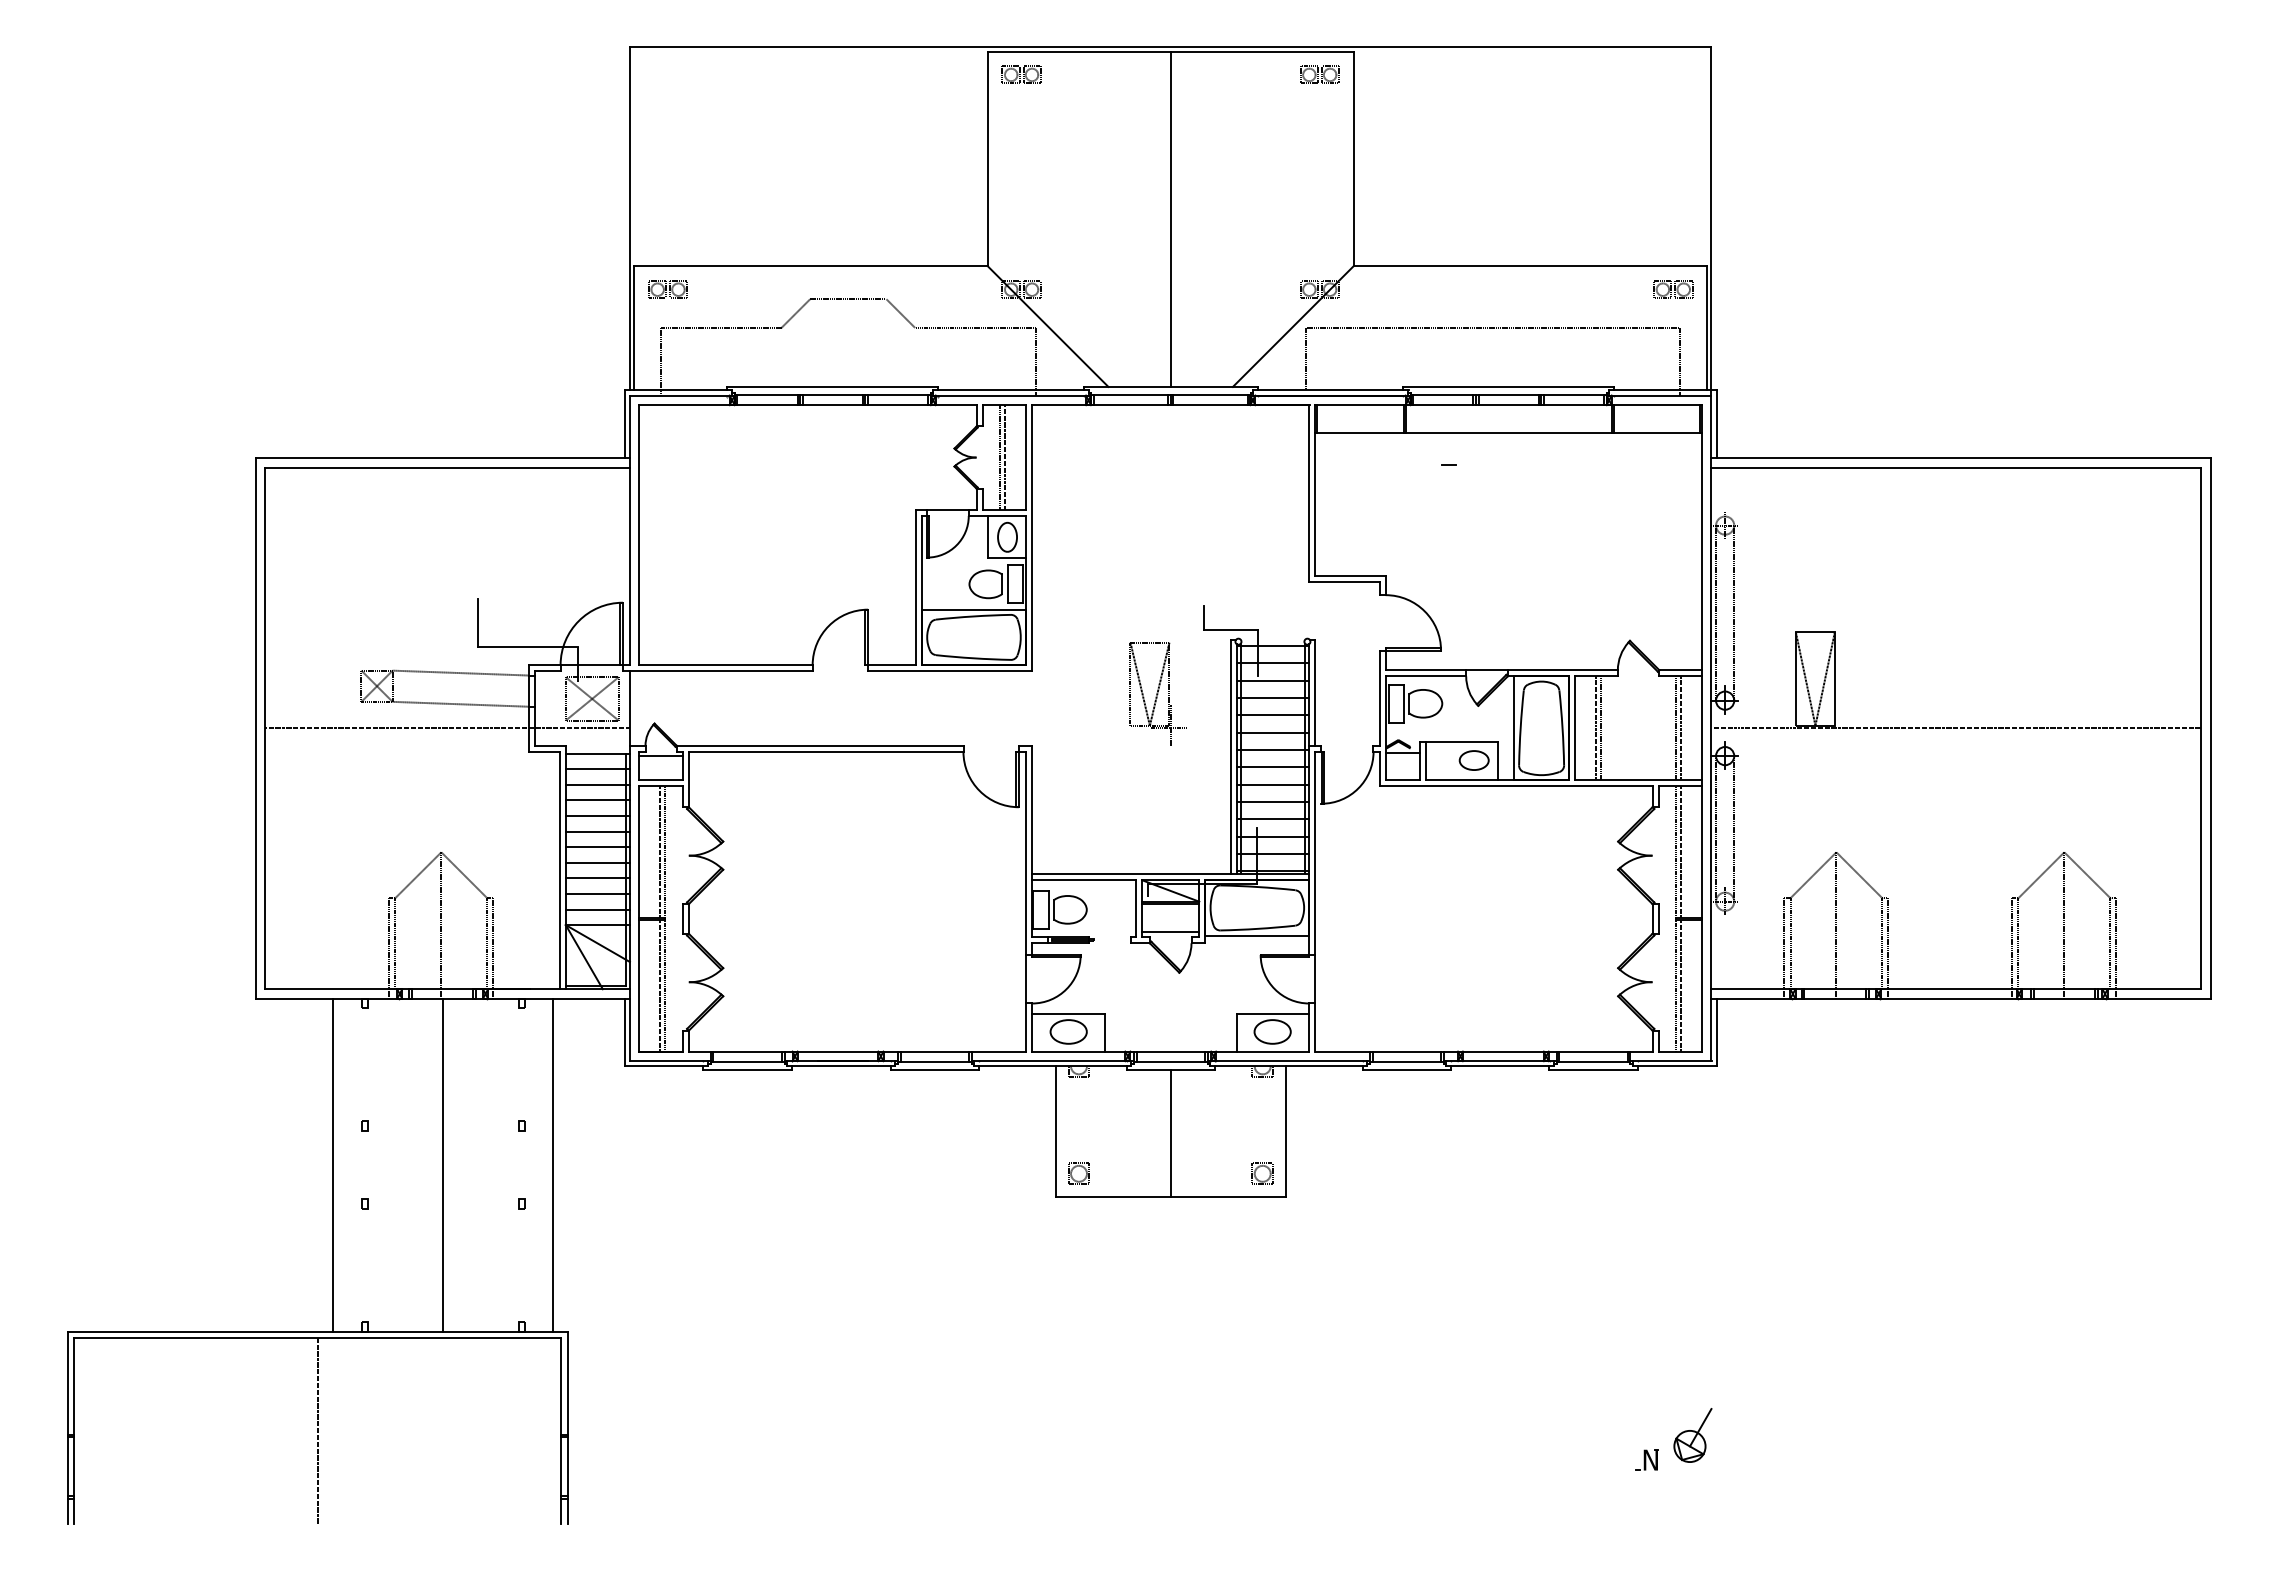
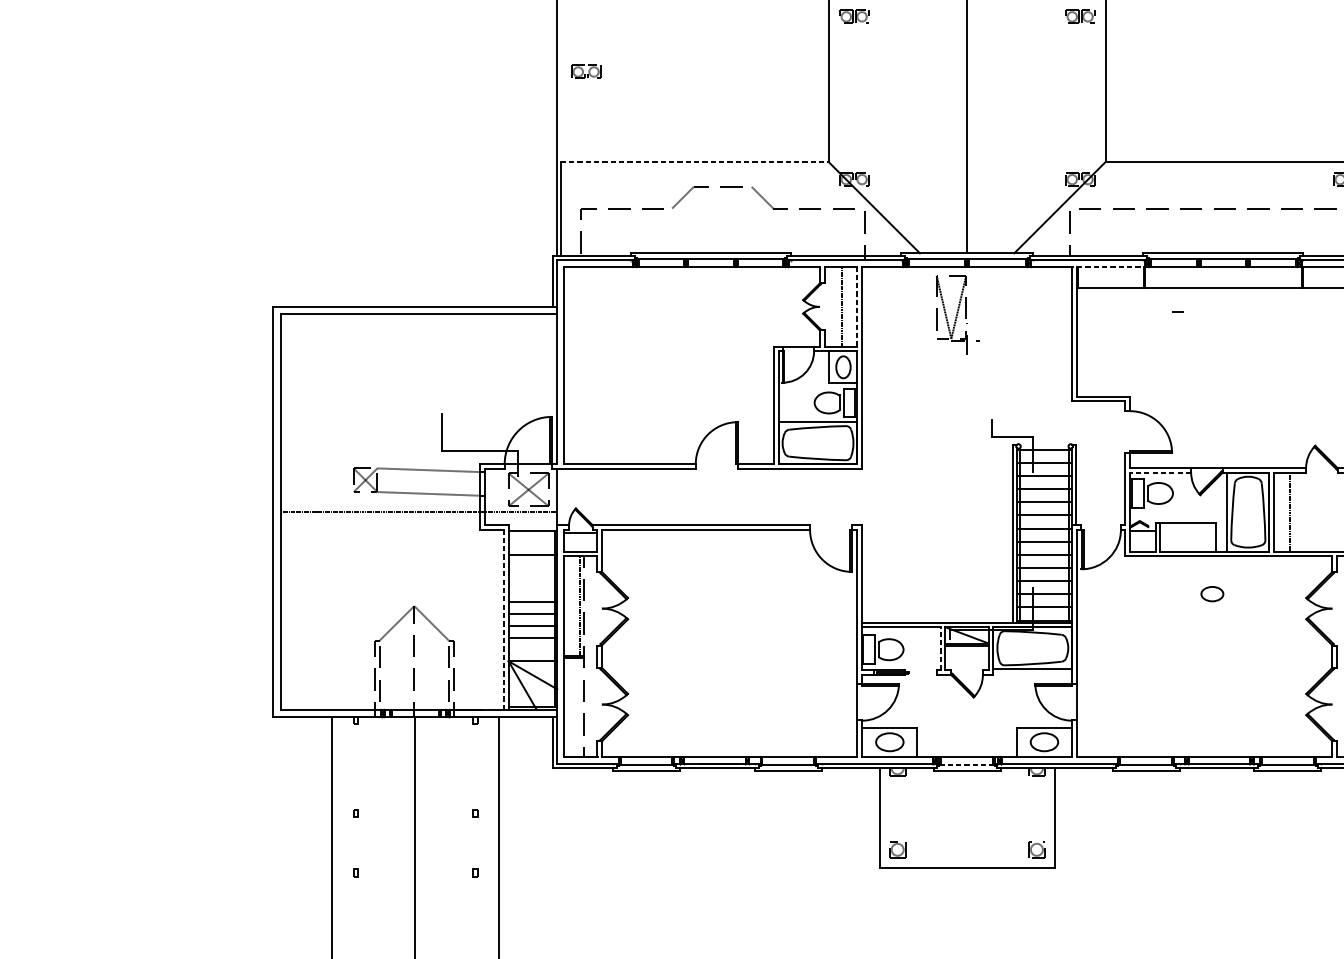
line: (811, 266) -> (694, 162), solid -> dashed
part: (667, 289) -> (585, 71), moved
line: (1363, 405) -> (1113, 267), solid -> dashed
line: (999, 457) -> (837, 306), removed
line: (1025, 457) -> (857, 306), solid -> dashed
line: (1425, 676) -> (1160, 472), solid -> dashed
part: (1157, 693) -> (957, 314), moved
line: (1601, 728) -> (1293, 512), removed
part: (1473, 760) -> (1211, 594), moved
line: (597, 769) -> (532, 543), removed
line: (597, 800) -> (532, 566), removed
line: (597, 815) -> (532, 578), removed
line: (597, 831) -> (532, 590), removed
line: (559, 870) -> (503, 619), solid -> dashed
line: (1136, 908) -> (941, 648), solid -> dashed
line: (597, 909) -> (532, 649), removed
line: (1170, 932) -> (967, 666), removed
line: (659, 985) -> (579, 707), removed
line: (1170, 1062) -> (967, 765), solid -> dashed
line: (1170, 1133) -> (967, 819), removed

